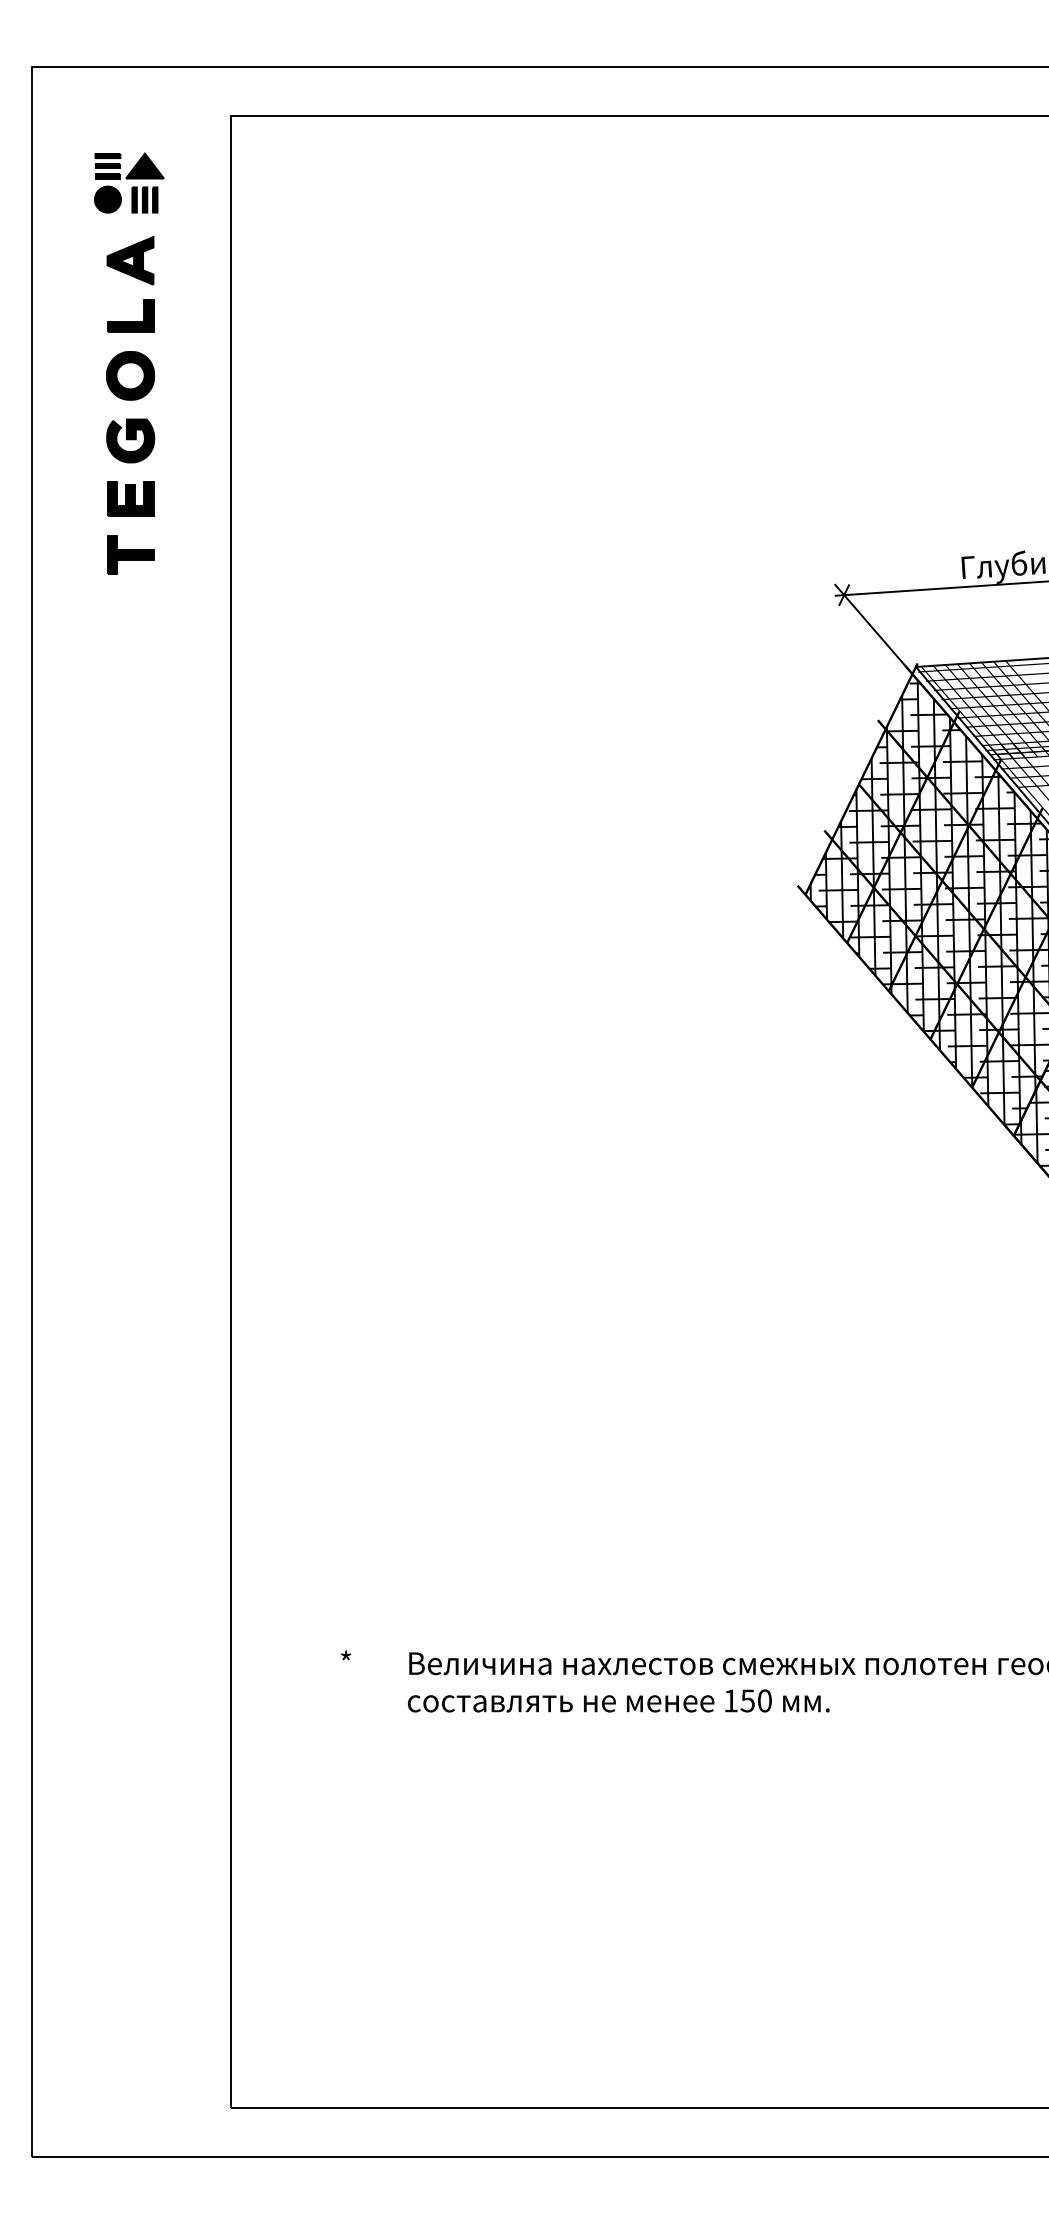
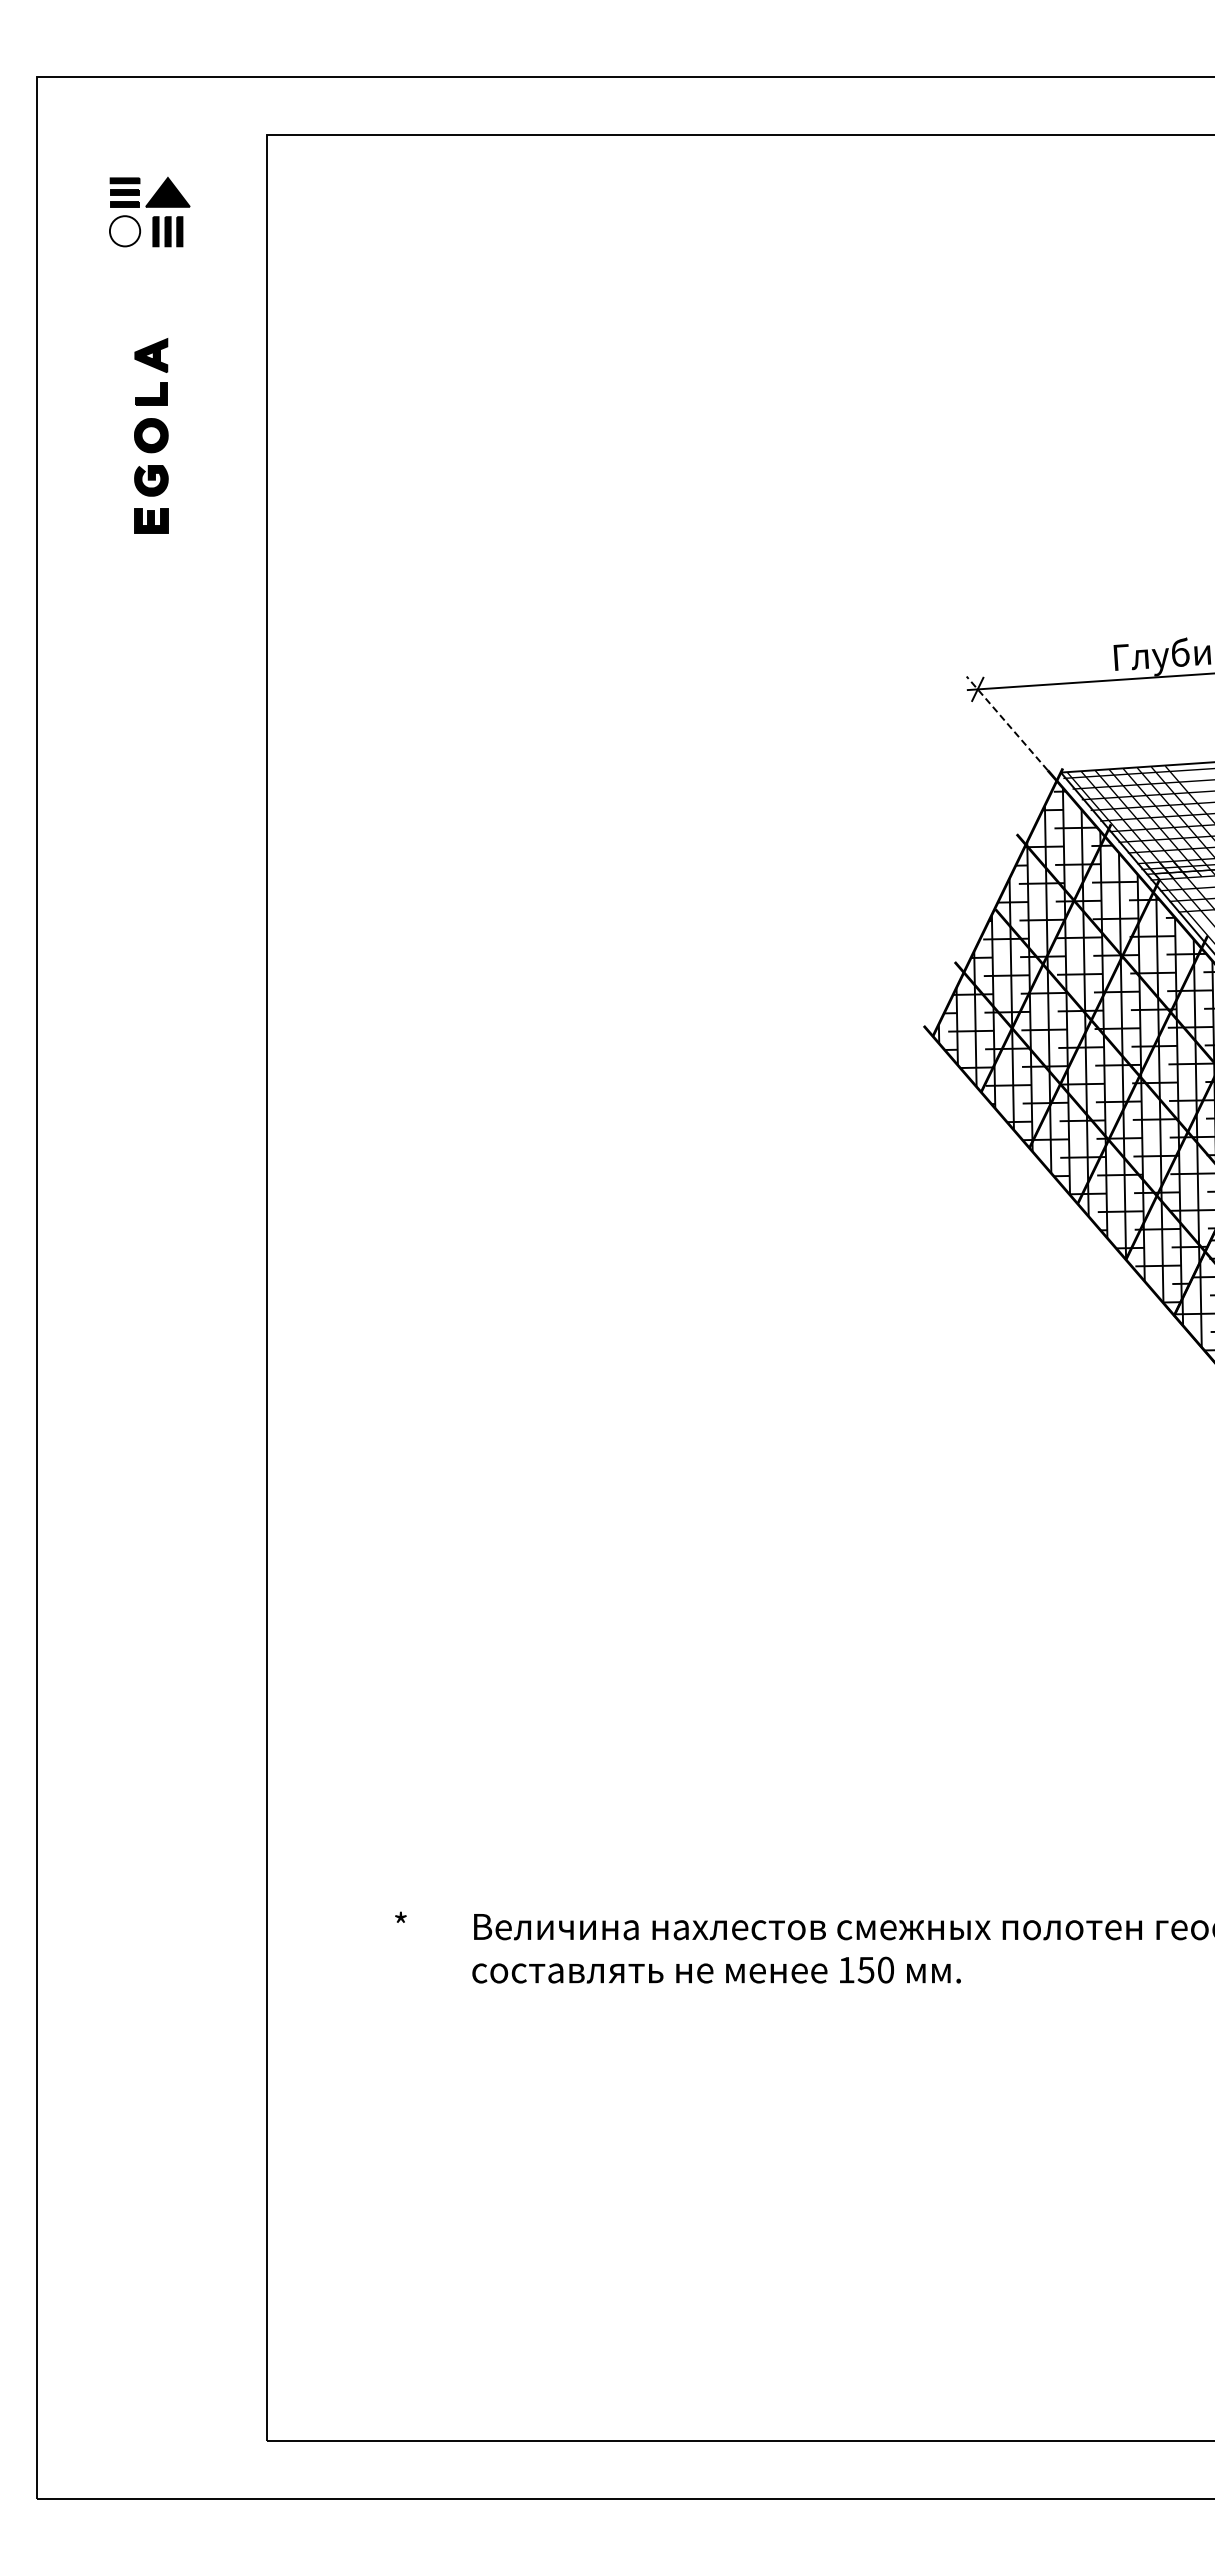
fill: (107, 199) -> (124, 231), removed
part: (130, 375) -> (151, 435), size x0.6
part: (130, 554) -> (151, 642), removed
line: (868, 624) -> (1006, 723), solid -> dashed

